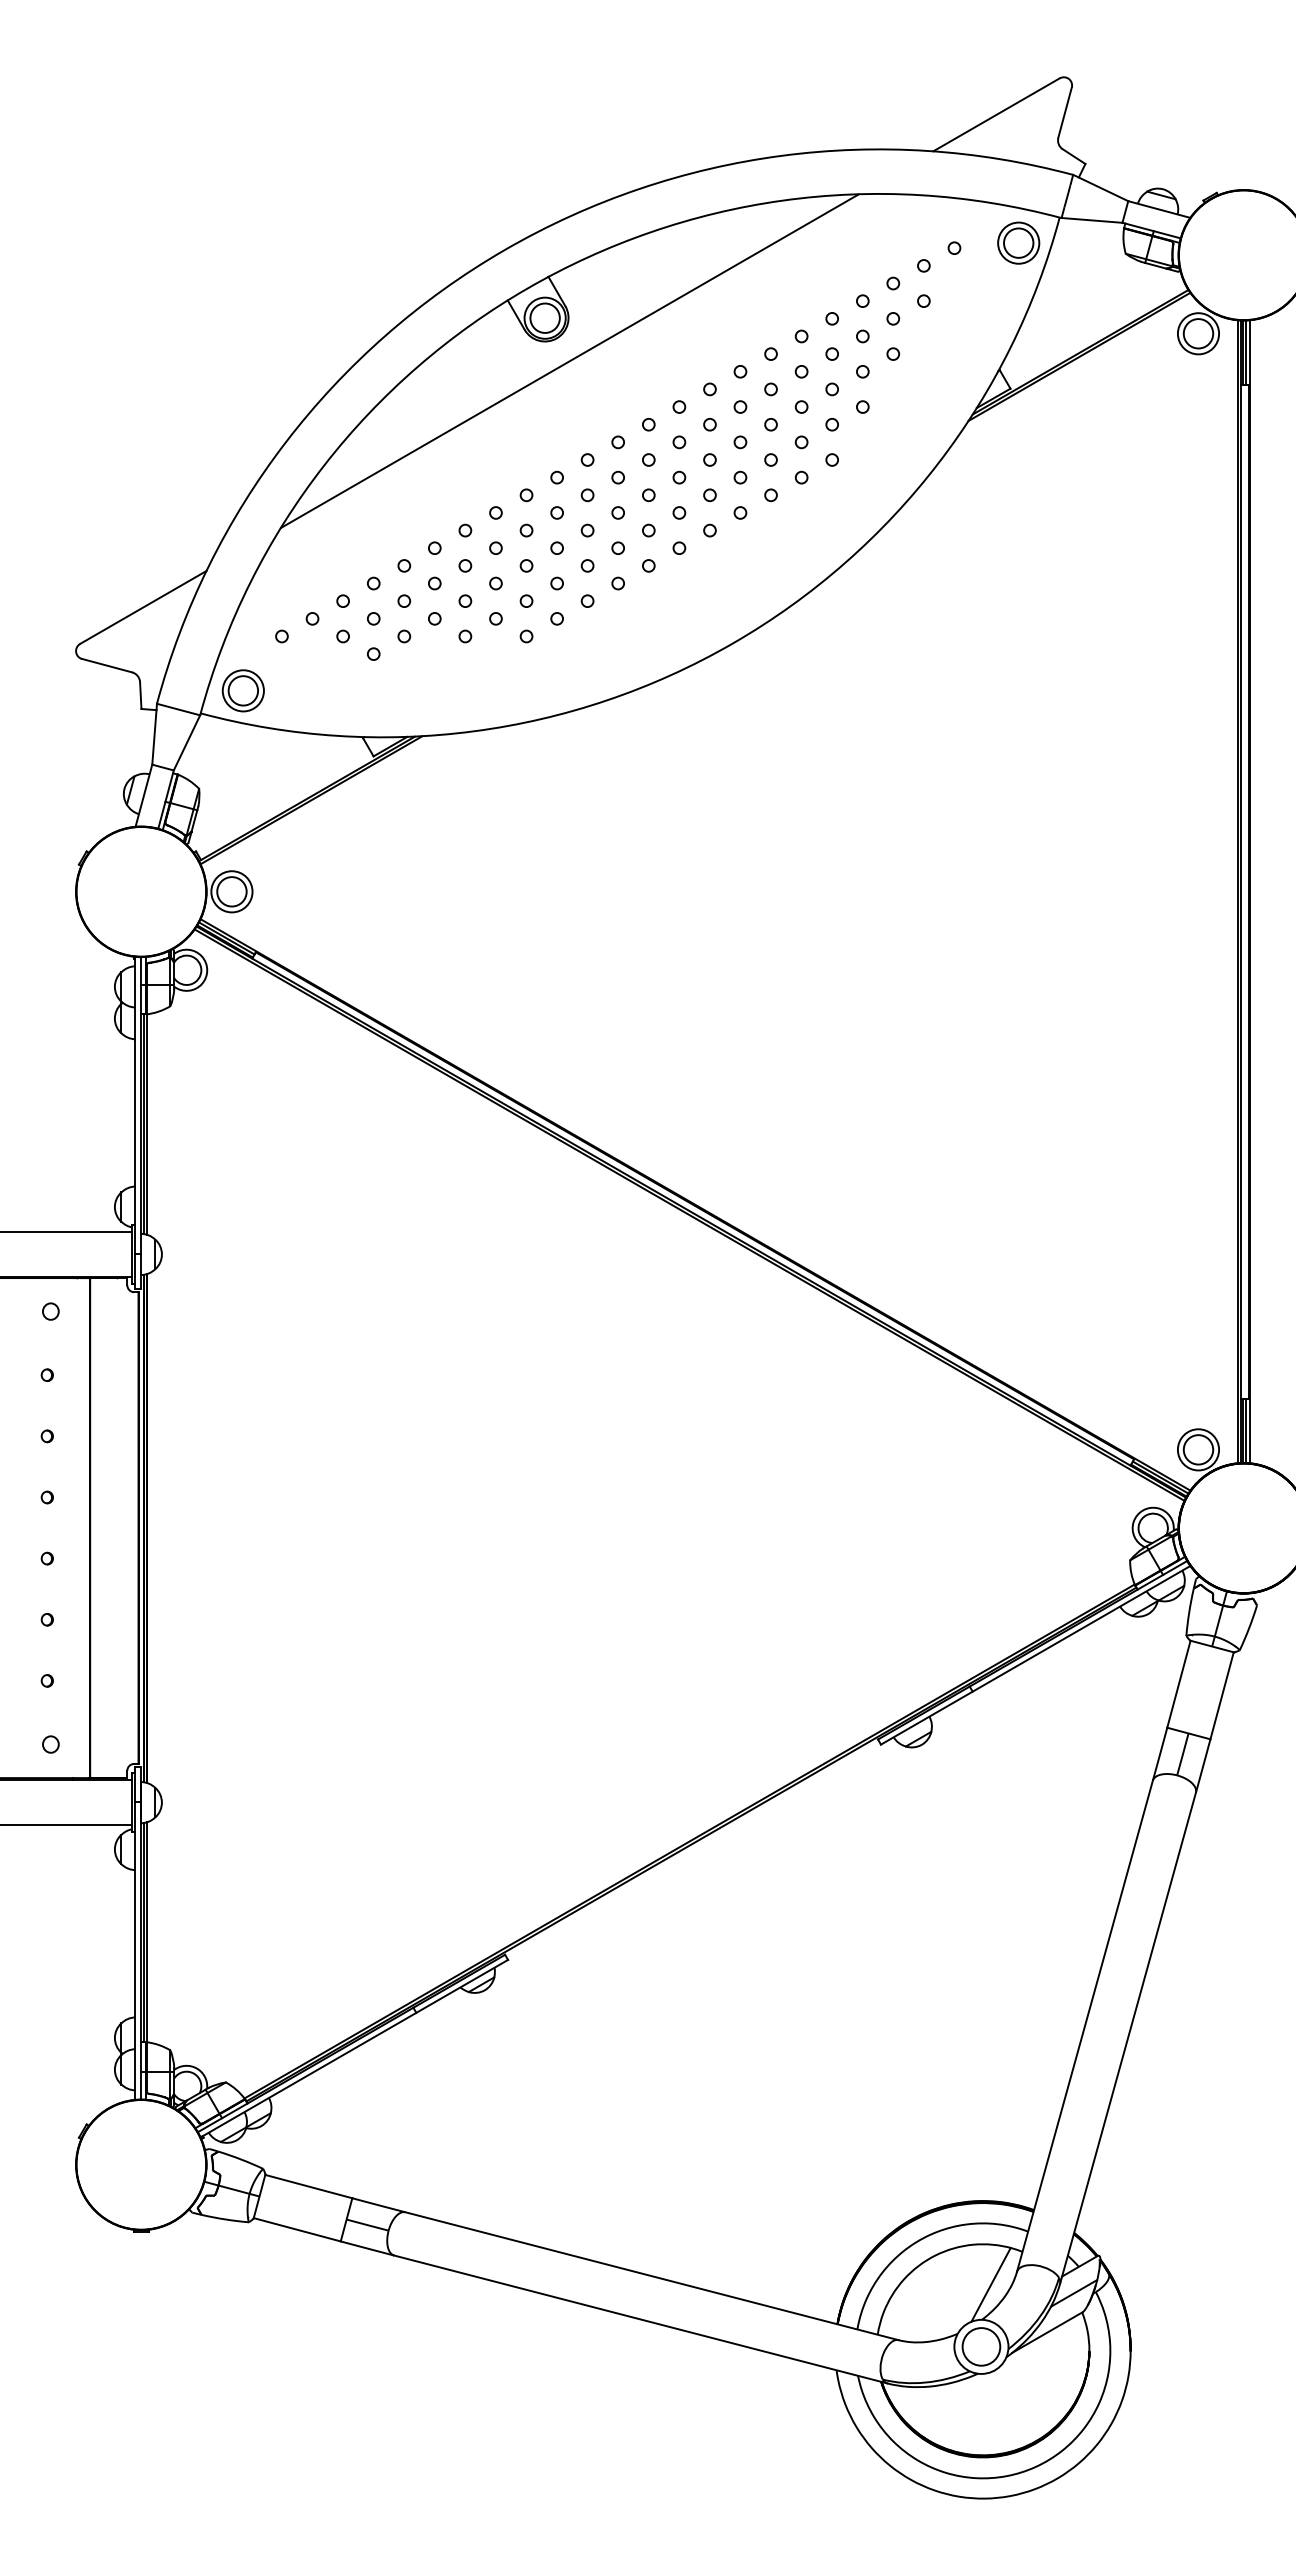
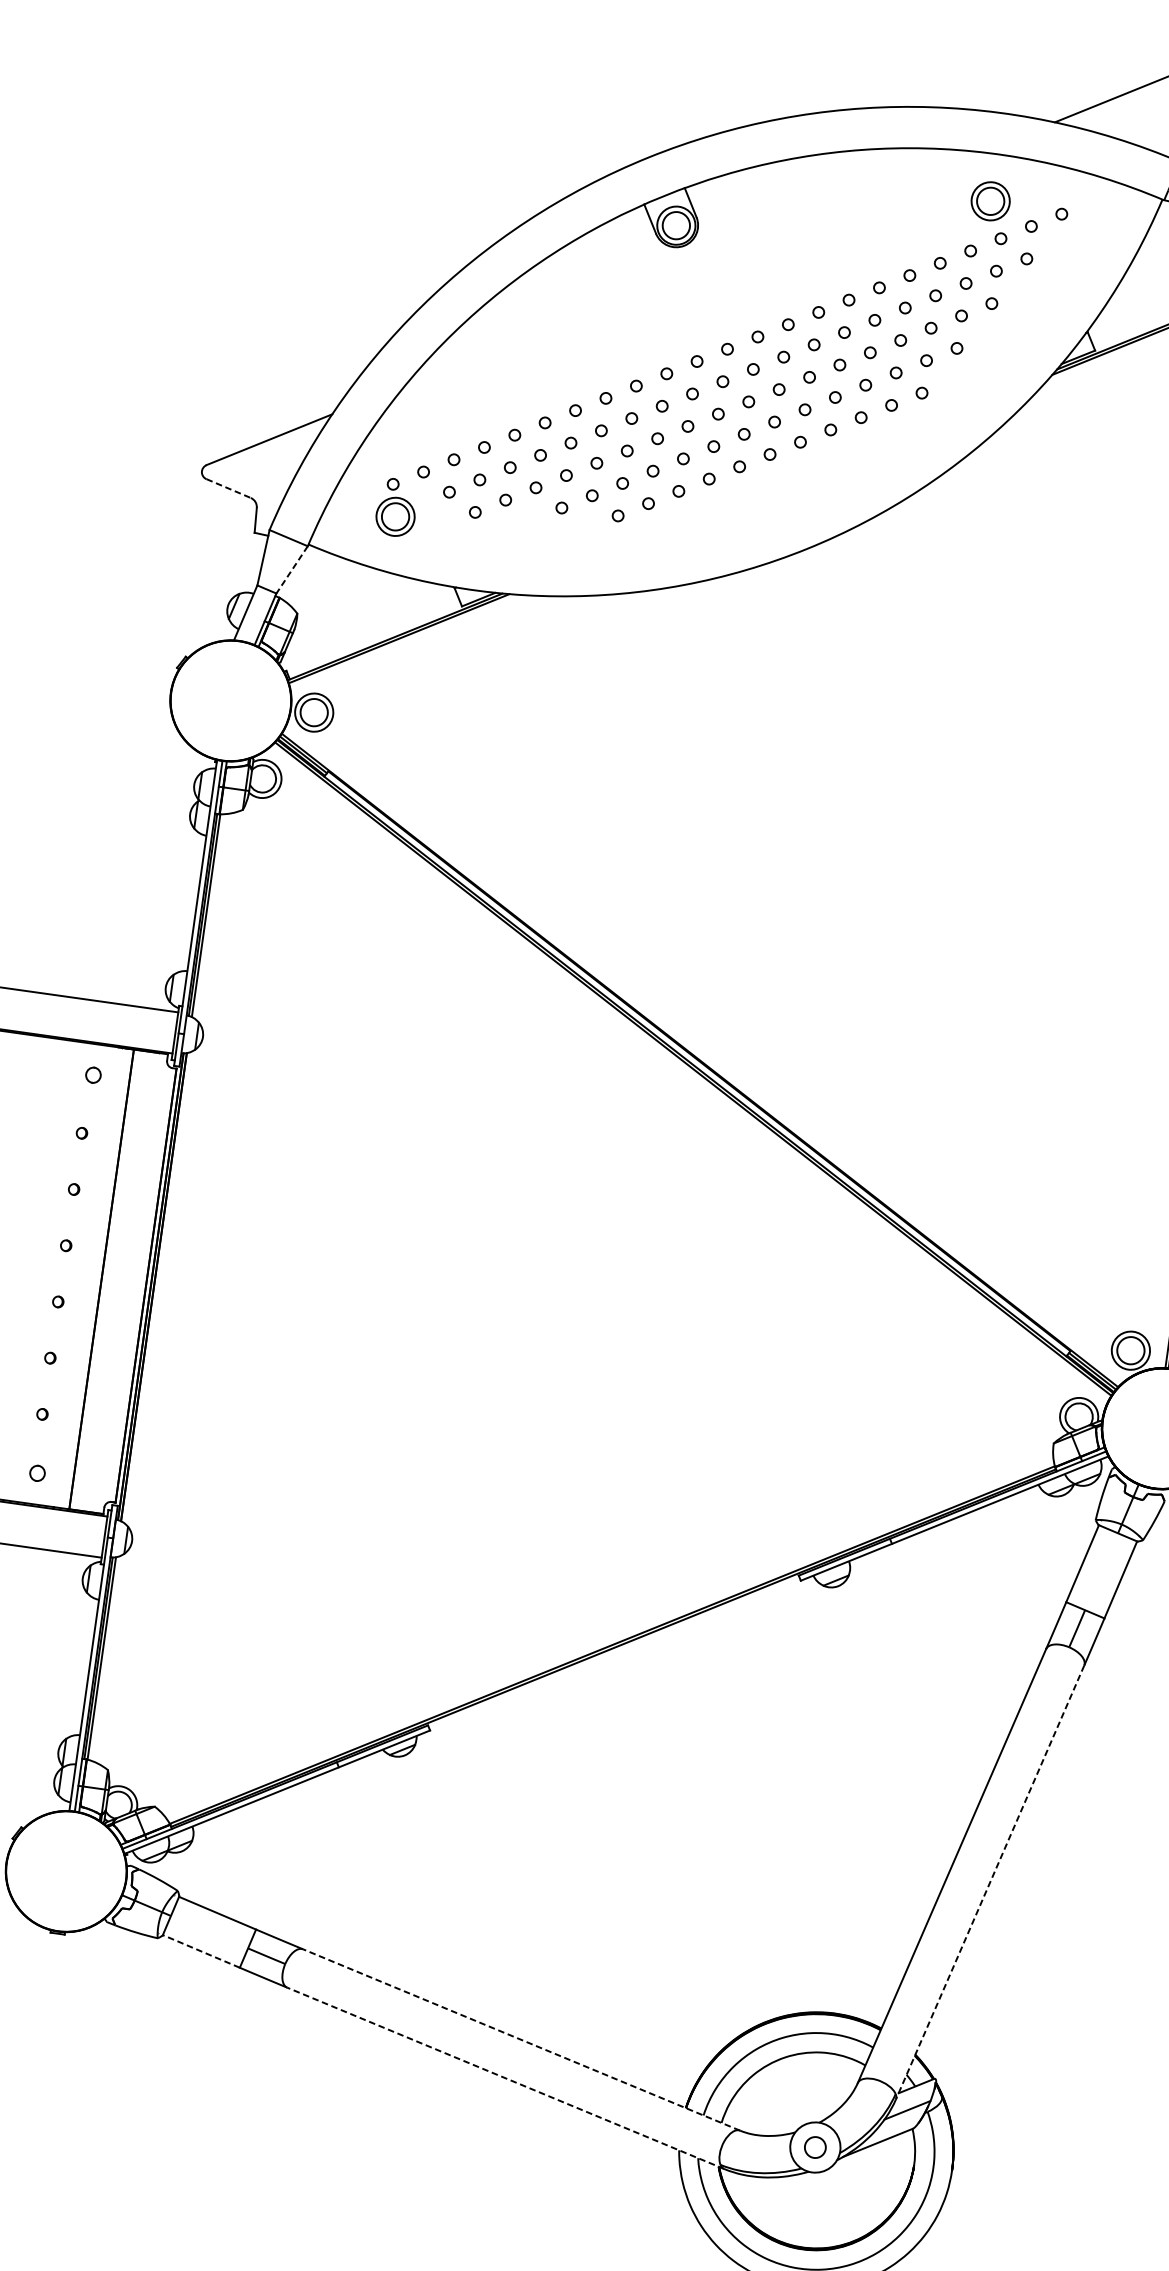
part: (1018, 242) -> (990, 200), moved
line: (569, 360) -> (693, 267), removed
line: (107, 665) -> (229, 488), solid -> dashed
part: (242, 690) -> (394, 516), moved
line: (187, 742) -> (292, 569), solid -> dashed
line: (1128, 2038) -> (990, 1882), solid -> dashed
line: (296, 2229) -> (200, 1951), solid -> dashed
line: (652, 2276) -> (521, 2040), solid -> dashed
line: (990, 2284) -> (831, 2091), removed
line: (640, 2319) -> (505, 2078), solid -> dashed
circle: (981, 2346) -> (815, 2147), size x0.6

